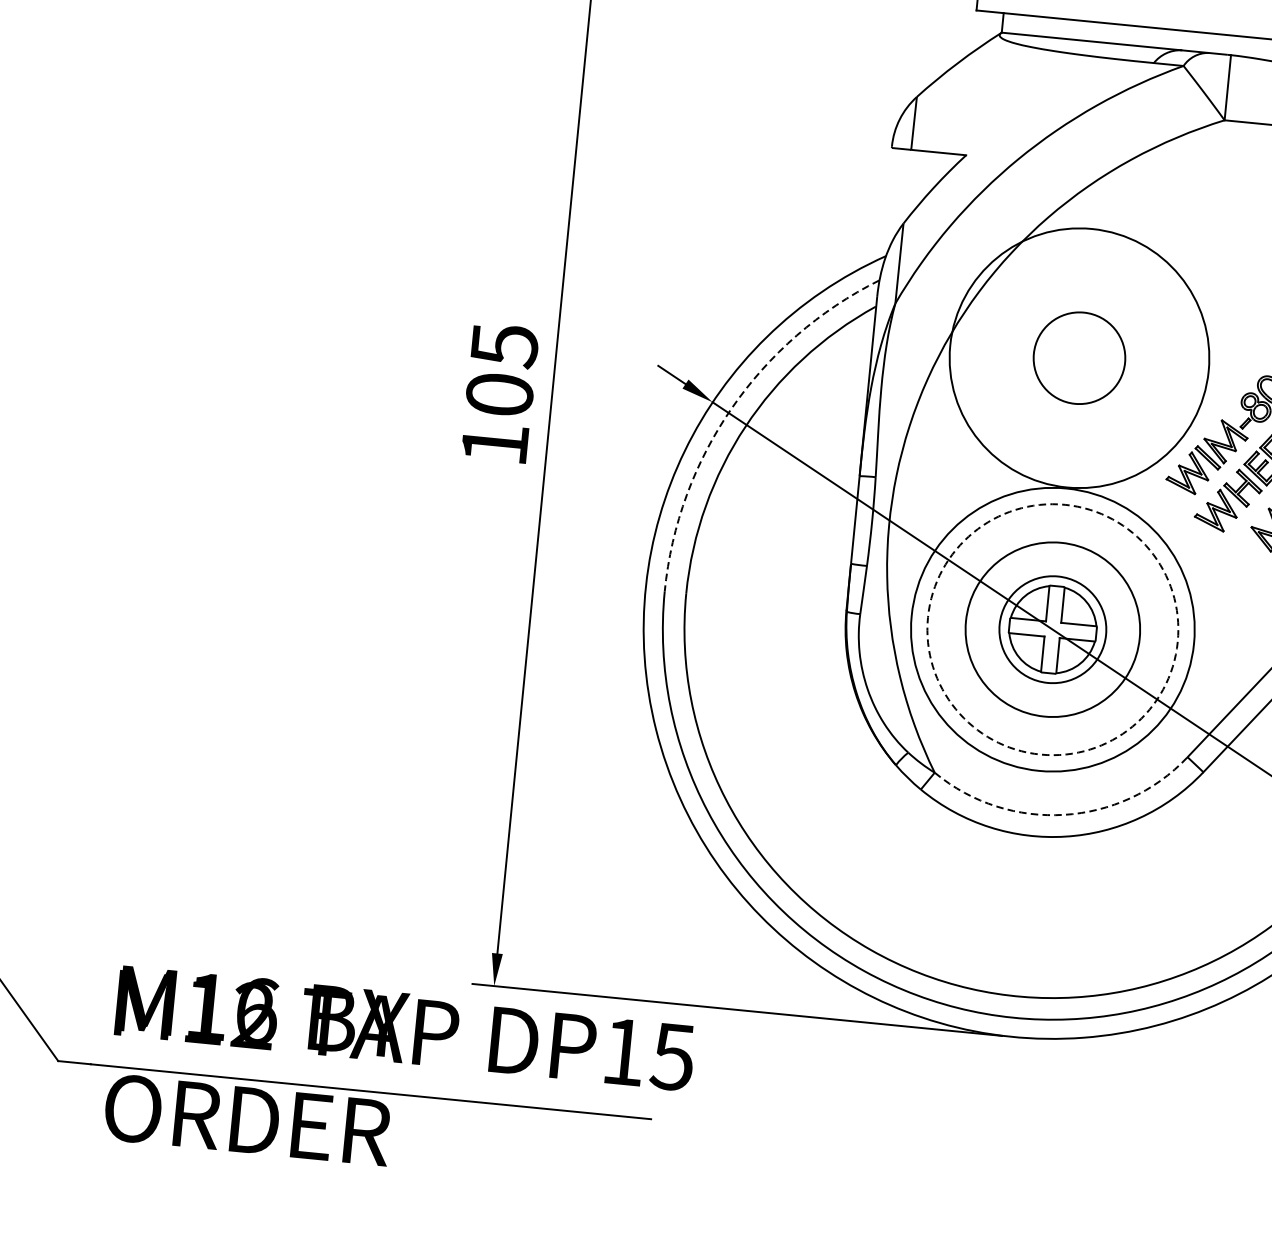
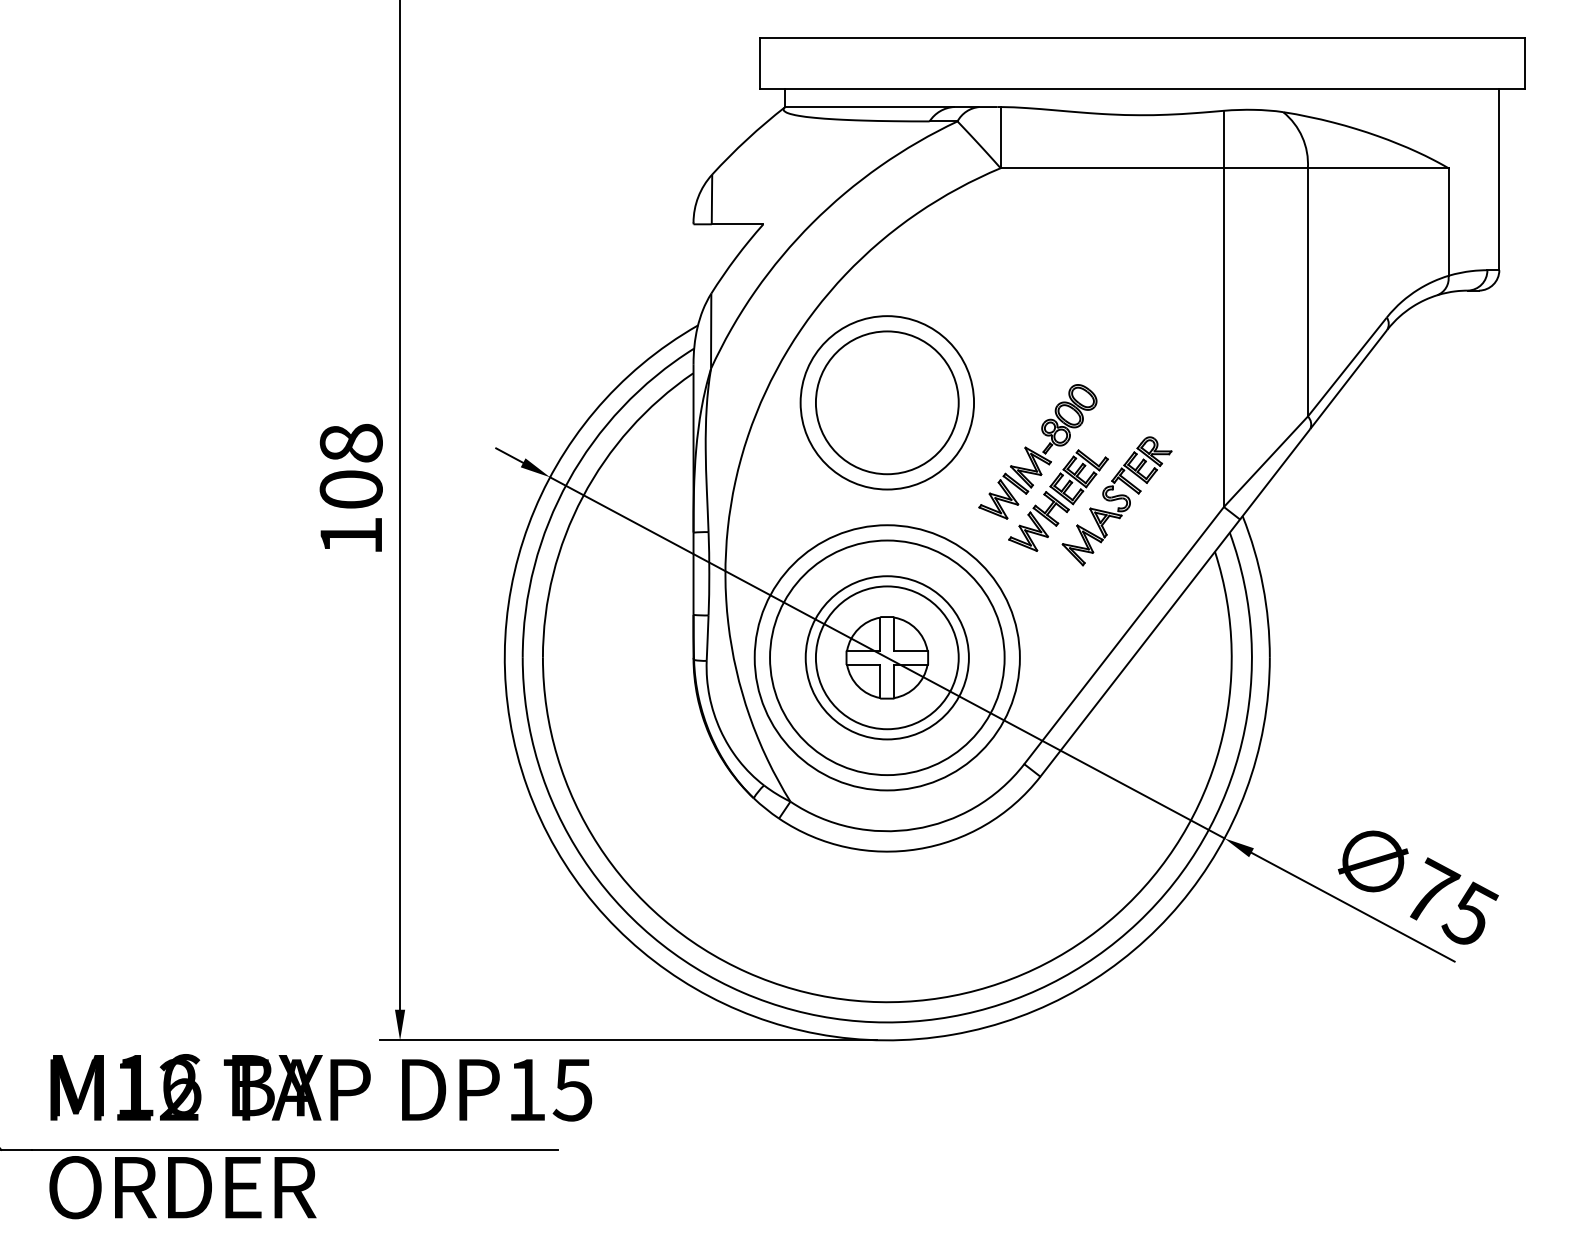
text: (503, 345) -> (350, 443), 105 -> 108
circle: (1078, 357) -> (886, 402), size x1.67
circle: (1079, 357) -> (887, 402), size x0.71
arc: (731, 408) -> (568, 481), dashed -> solid
circle: (1052, 629) -> (886, 657), size x1.43
circle: (1053, 629) -> (887, 657), dashed -> solid
arc: (1063, 815) -> (914, 829), dashed -> solid

